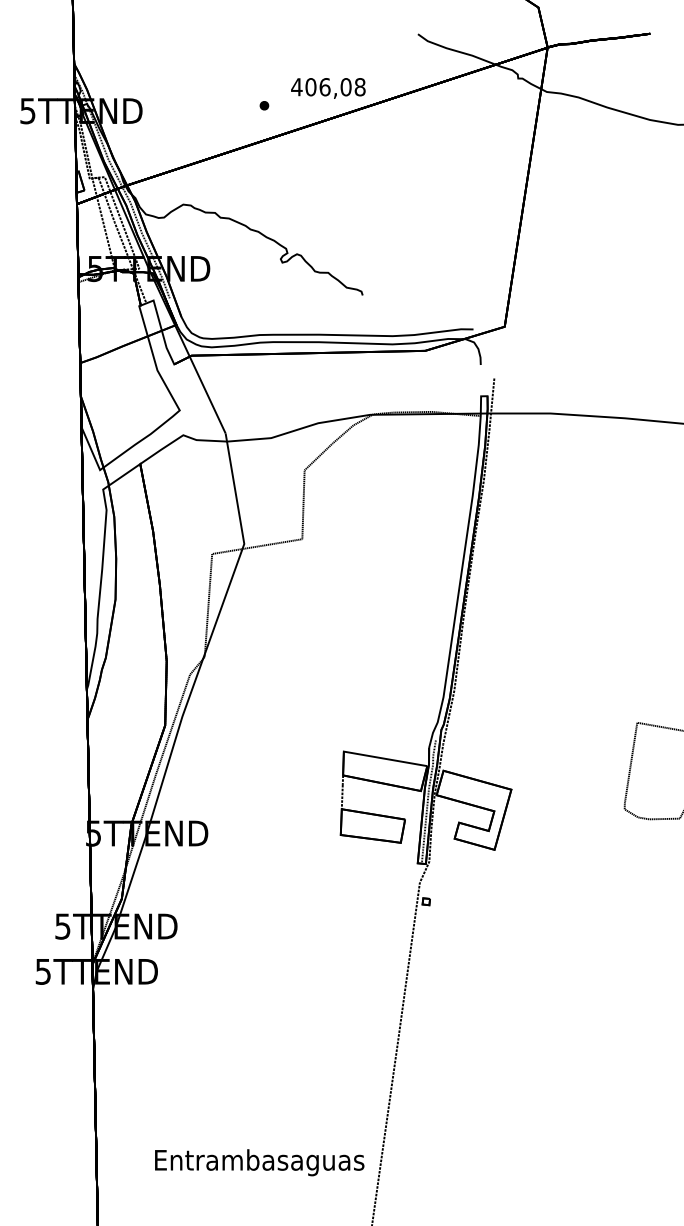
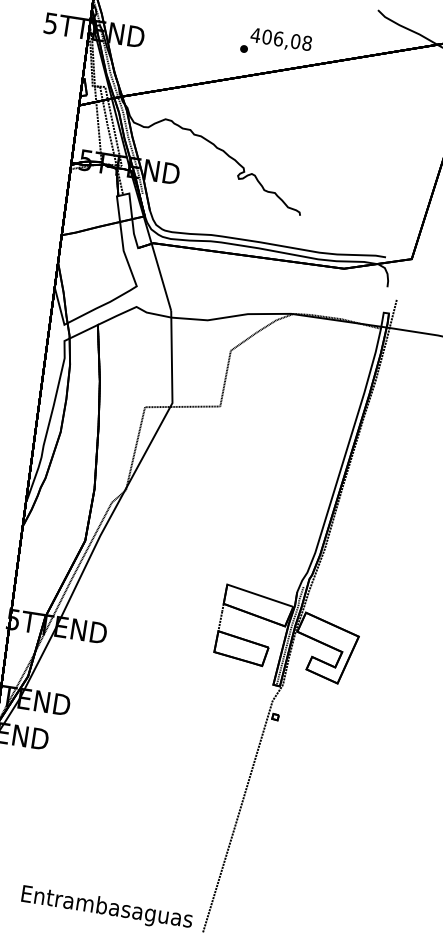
text: (328, 88) -> (281, 40), moved

